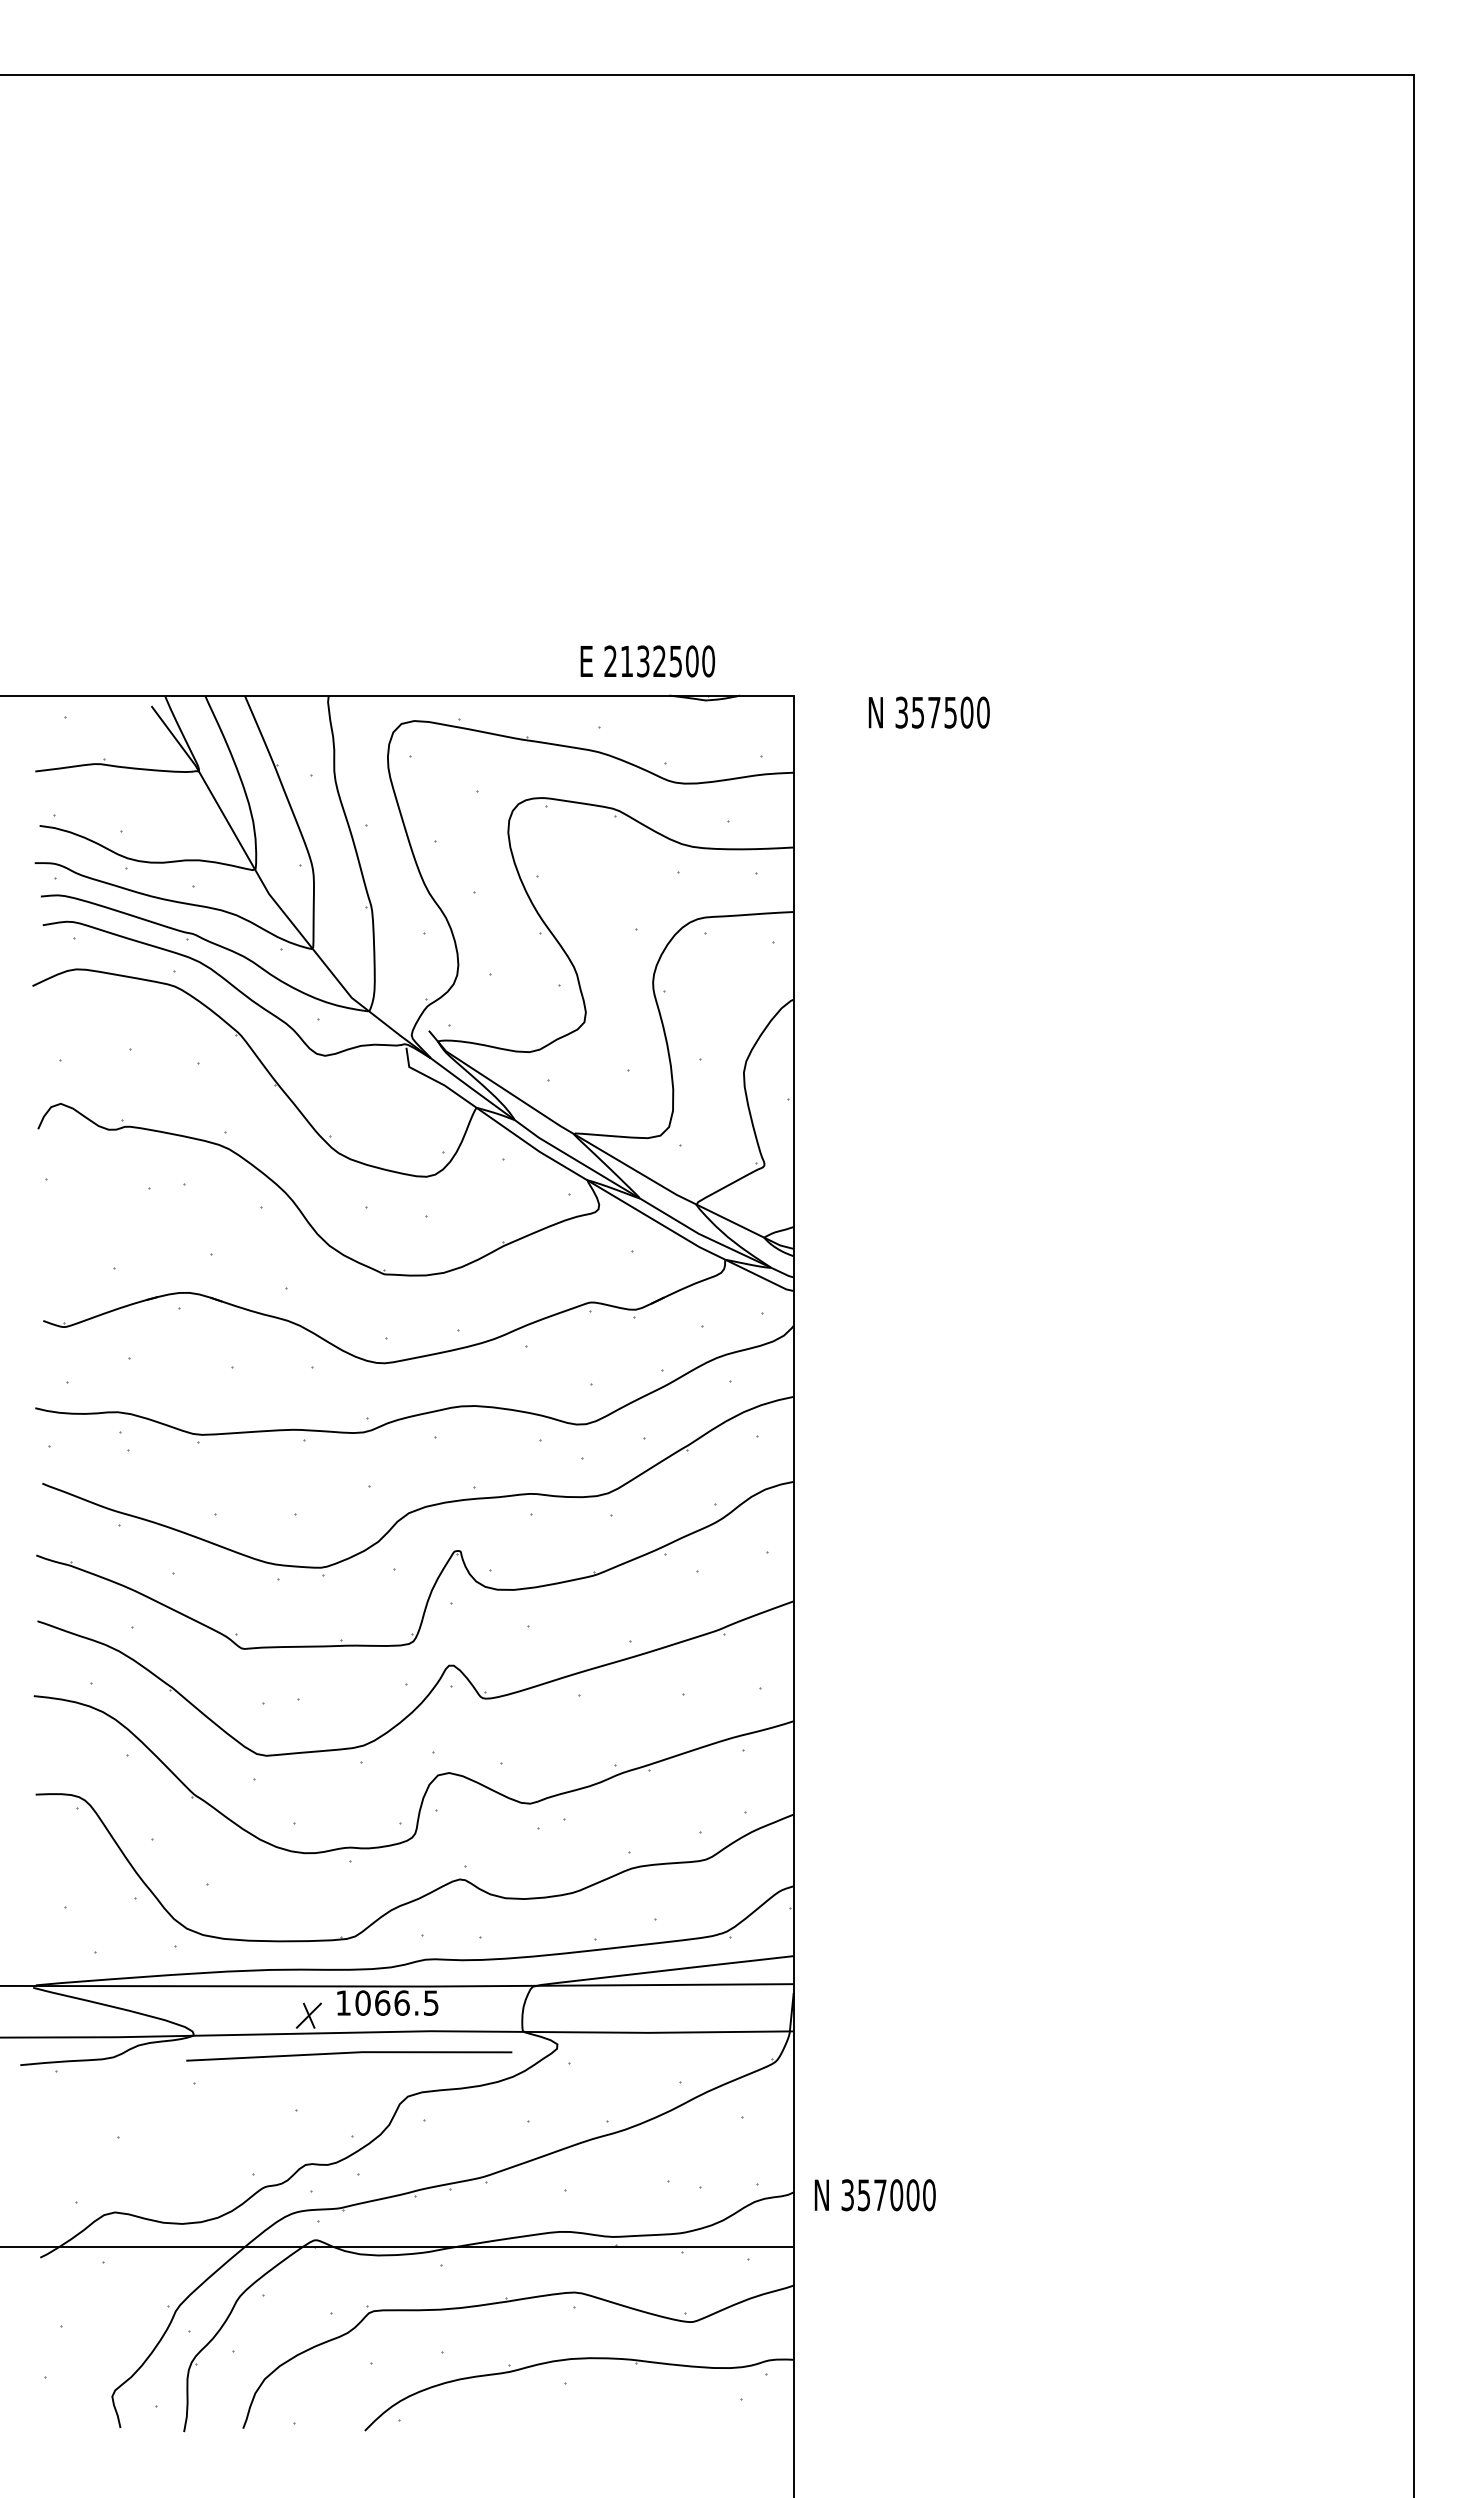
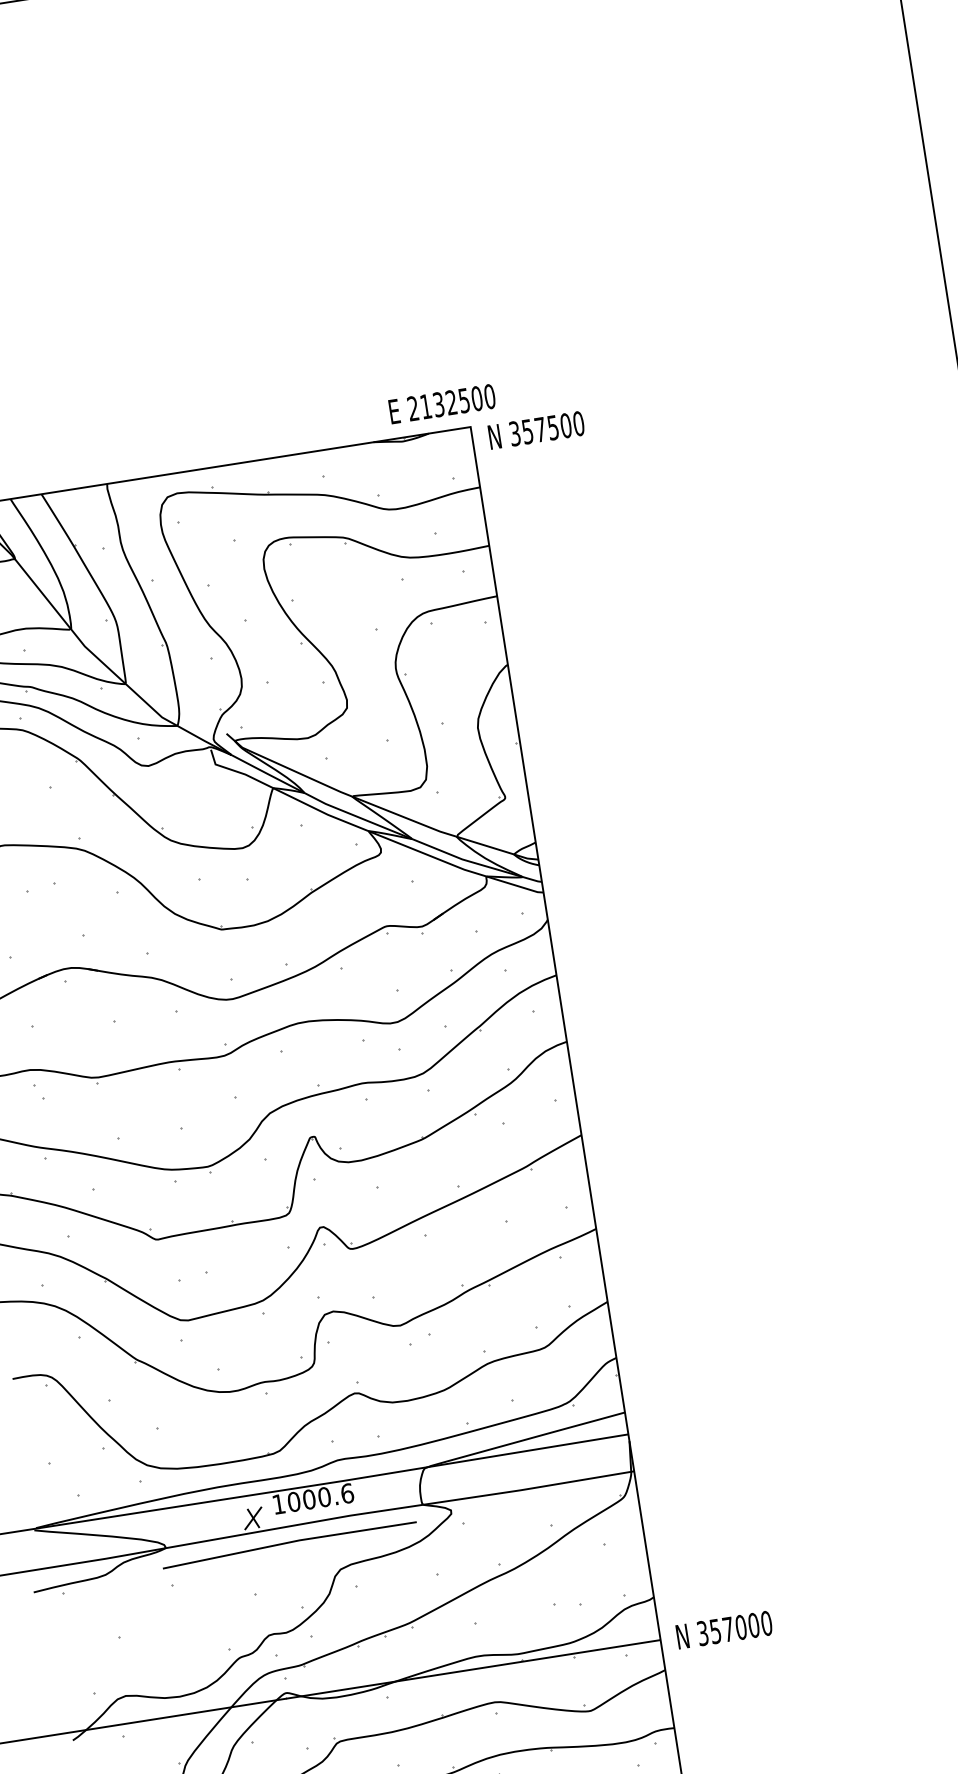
text: (647, 661) -> (442, 404), moved
text: (928, 712) -> (535, 430), moved
text: (407, 2002) -> (328, 1496), 1066.5 -> 1000.6
text: (874, 2195) -> (723, 1630), moved

